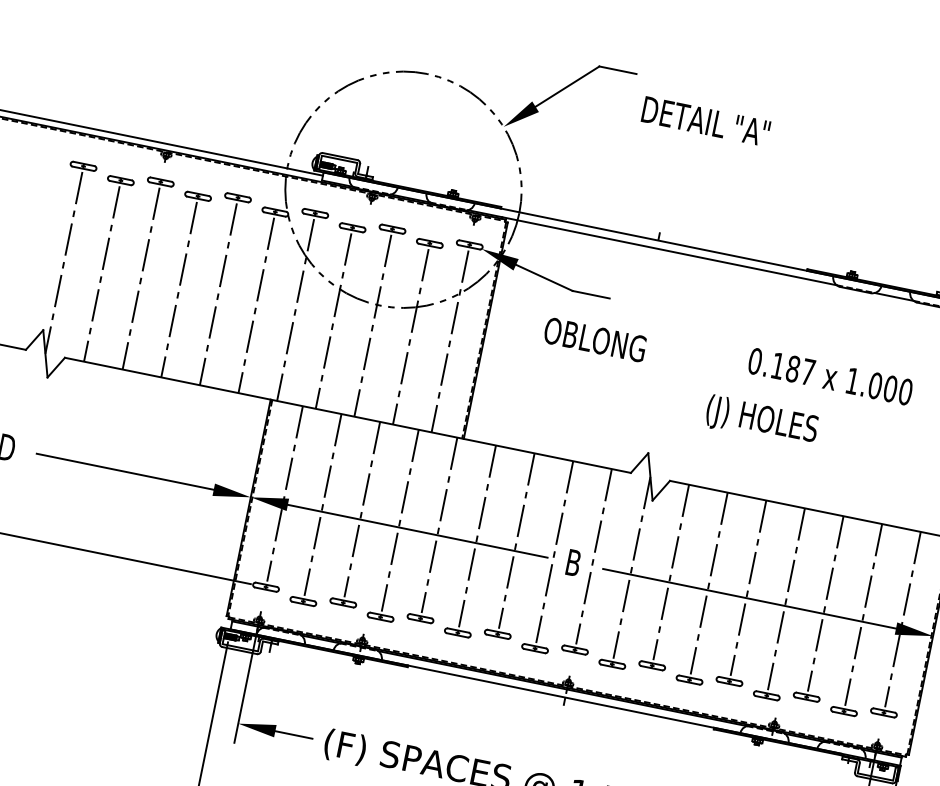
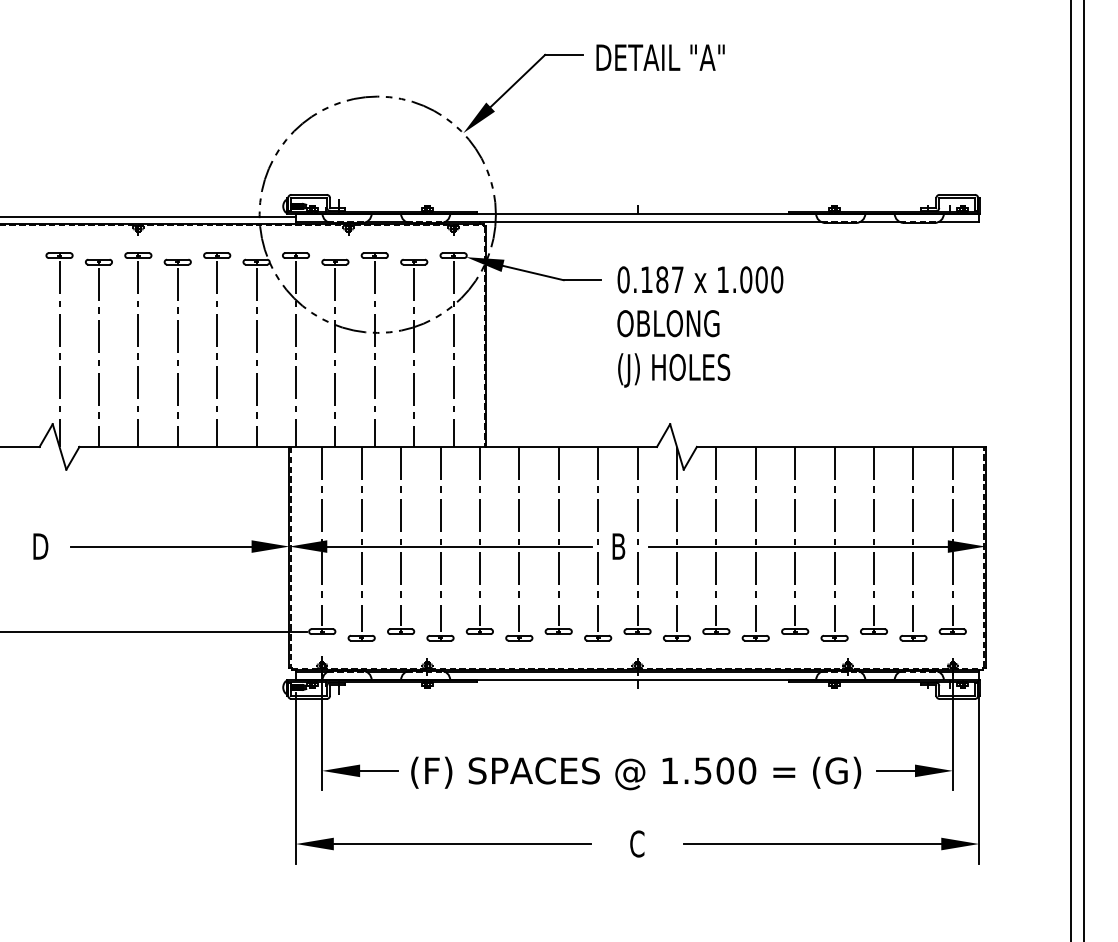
text: (705, 121) -> (660, 57), moved
text: (595, 339) -> (668, 323), moved
text: (830, 376) -> (700, 279), moved
text: (762, 421) -> (674, 370), moved

